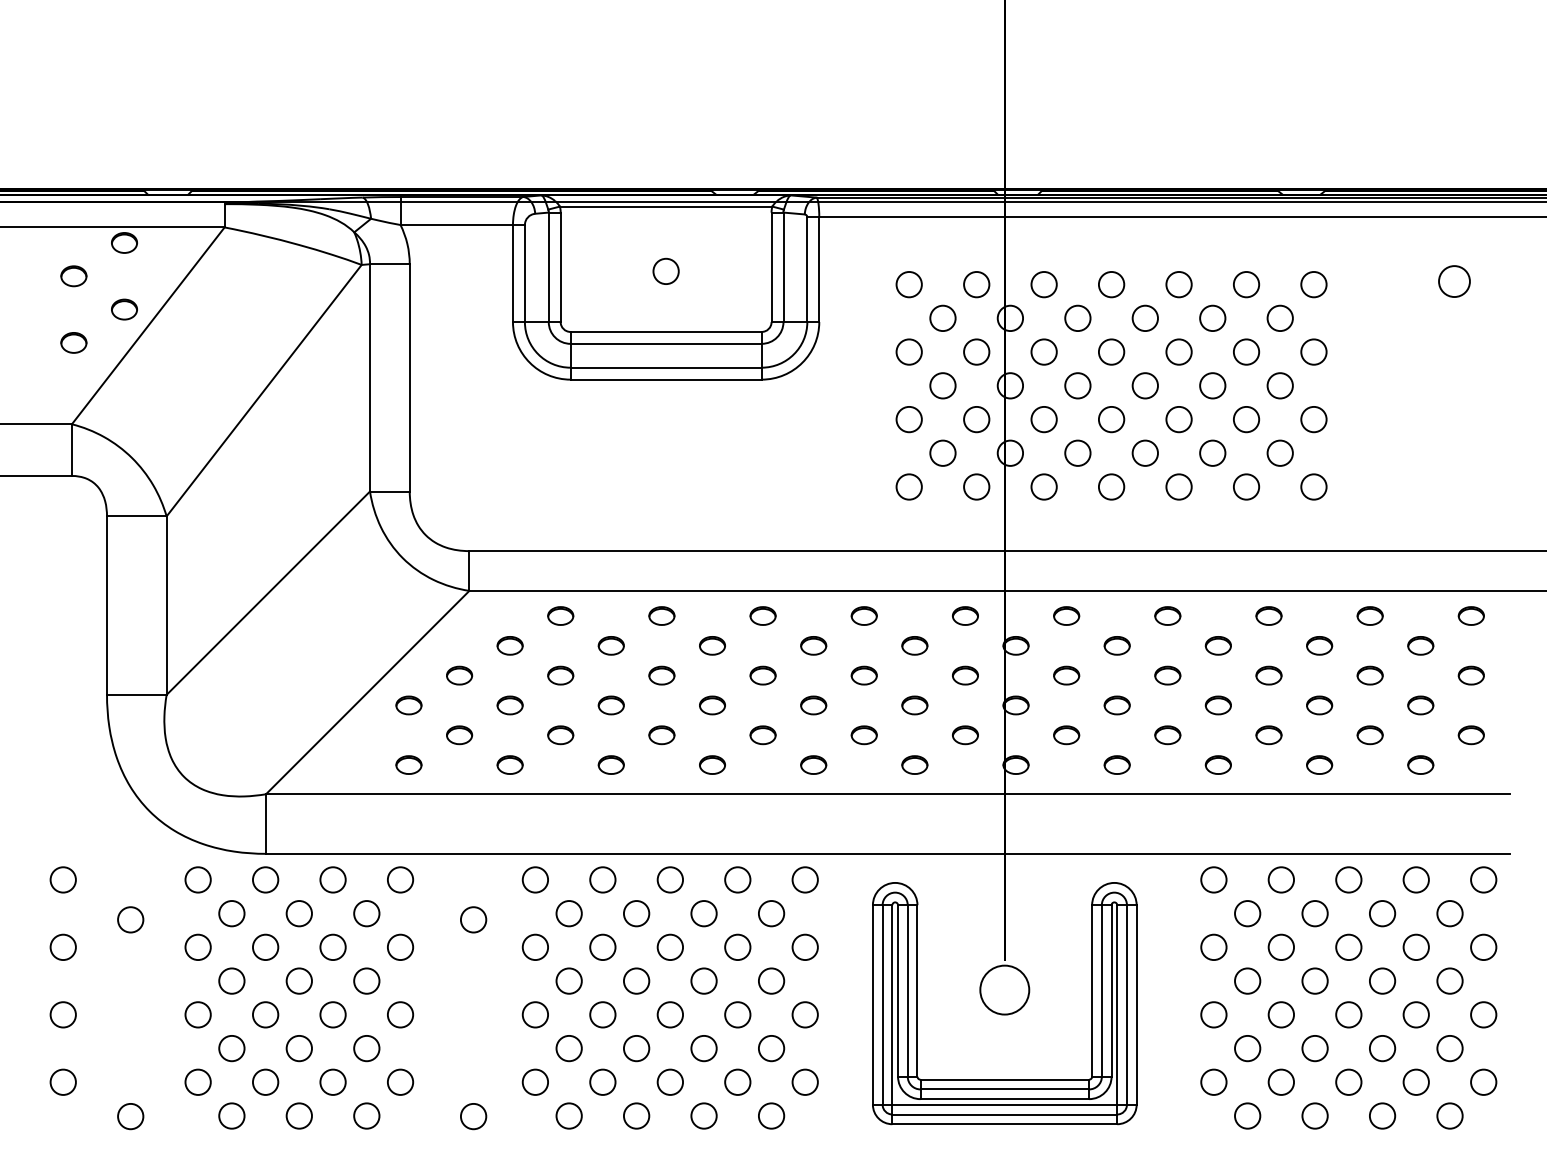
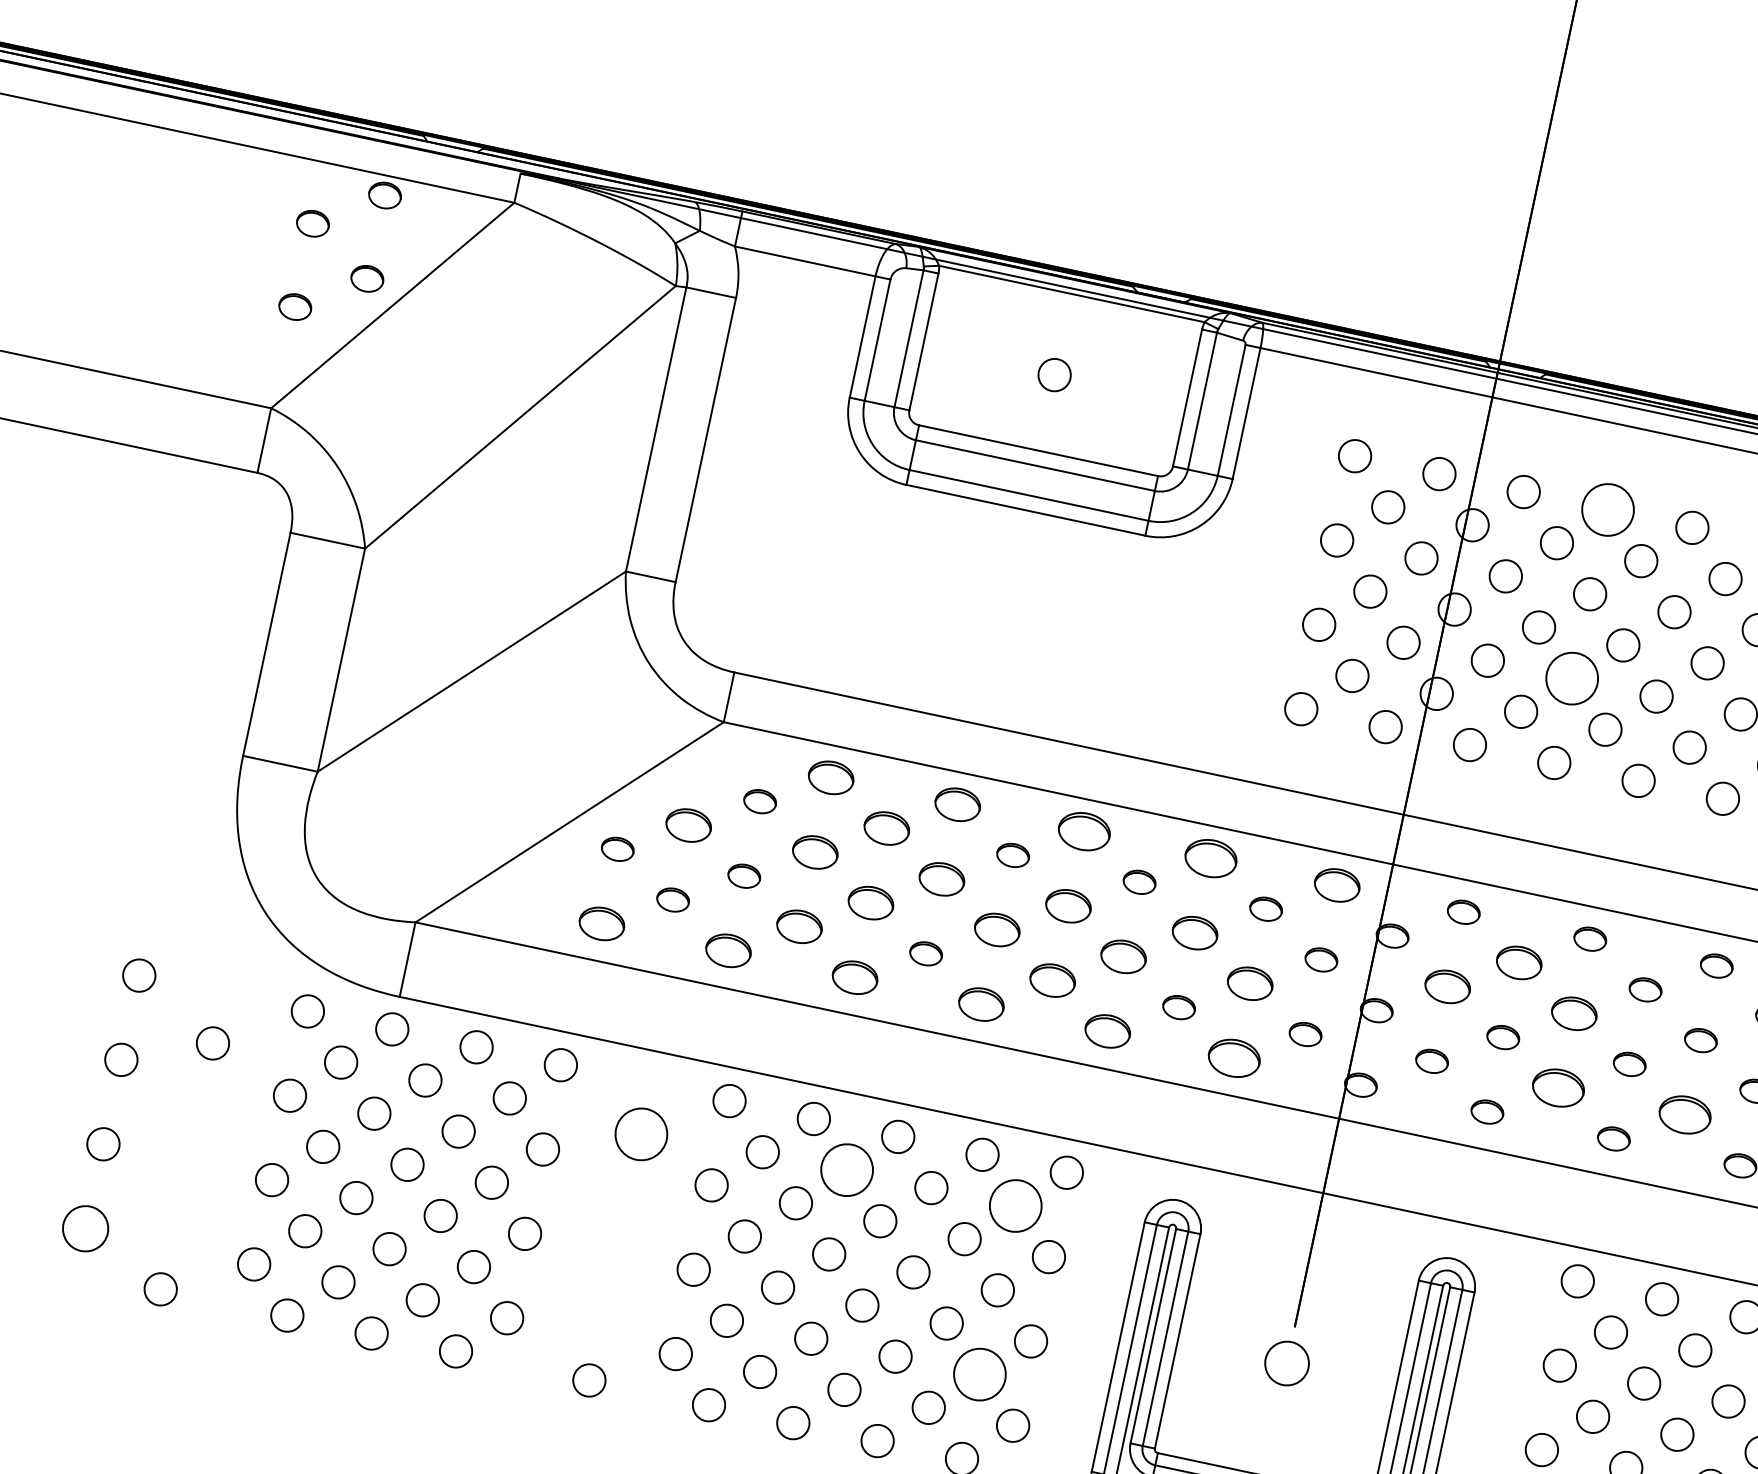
circle: (1111, 284) -> (1607, 509), size x1.6
circle: (1111, 419) -> (1572, 678), size x1.6
part: (560, 615) -> (831, 777), size x1.4
part: (661, 615) -> (957, 803), size x1.4
part: (762, 615) -> (1083, 830), size x1.6
part: (863, 615) -> (1209, 857), size x1.6
part: (965, 615) -> (1337, 884), size x1.4
part: (610, 645) -> (885, 827), size x1.4
part: (1116, 645) -> (1518, 962), size x1.4
part: (459, 675) -> (688, 825), size x1.4
part: (560, 675) -> (815, 852), size x1.4
part: (661, 675) -> (941, 879), size x1.4
part: (762, 675) -> (1067, 905), size x1.4
part: (863, 675) -> (1194, 932), size x1.4
part: (1066, 675) -> (1447, 986), size x1.4
part: (1167, 675) -> (1574, 1013), size x1.4
part: (610, 705) -> (869, 902), size x1.4
part: (712, 705) -> (997, 930), size x1.4
part: (813, 705) -> (1123, 956), size x1.4
part: (914, 705) -> (1249, 983), size x1.4
part: (560, 735) -> (799, 927), size x1.4
part: (762, 735) -> (1051, 980), size x1.4
part: (1167, 735) -> (1558, 1088), size x1.6
part: (1268, 735) -> (1684, 1115), size x1.6
part: (408, 764) -> (601, 923), size x1.4
part: (509, 764) -> (727, 949), size x1.4
part: (610, 764) -> (854, 976), size x1.4
part: (712, 764) -> (981, 1003), size x1.4
part: (813, 764) -> (1107, 1030), size x1.4
part: (914, 764) -> (1234, 1057), size x1.6
circle: (636, 913) -> (846, 1169), size x1.6
circle: (771, 913) -> (1015, 1205), size x1.6
circle: (473, 919) -> (641, 1134), size x1.6
circle: (1004, 989) -> (1286, 1362), size x0.7
circle: (771, 1048) -> (979, 1374), size x1.6
circle: (62, 1081) -> (84, 1227), size x1.4

